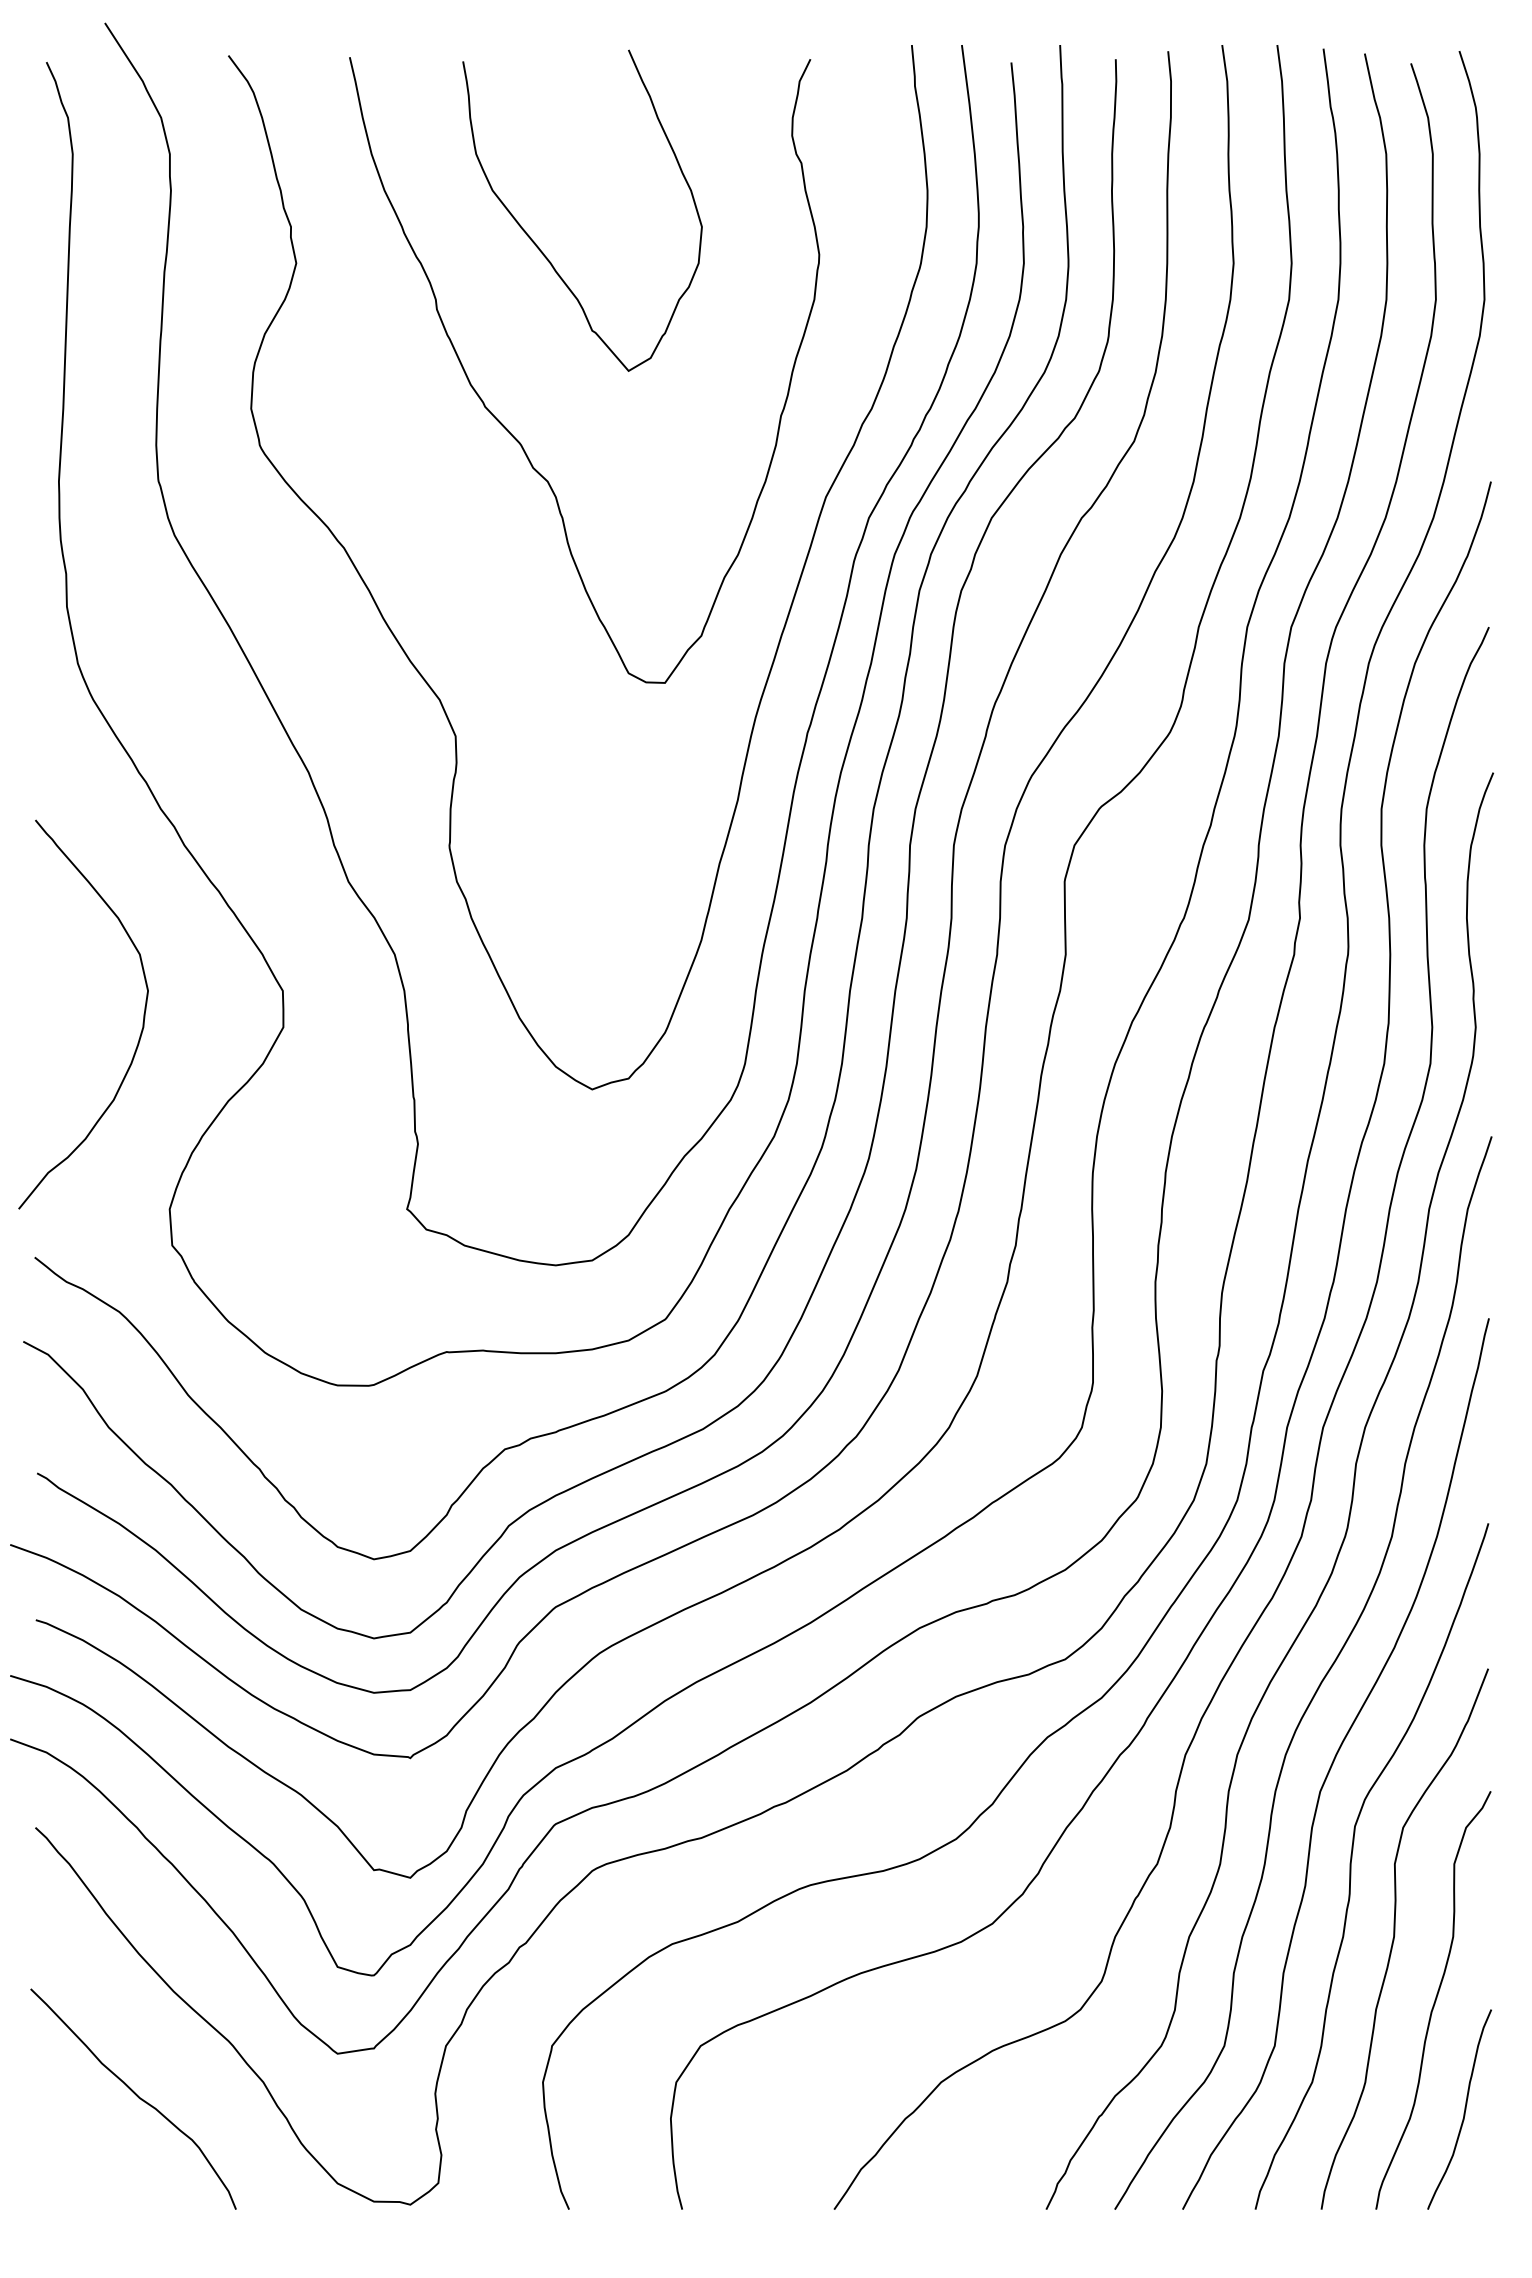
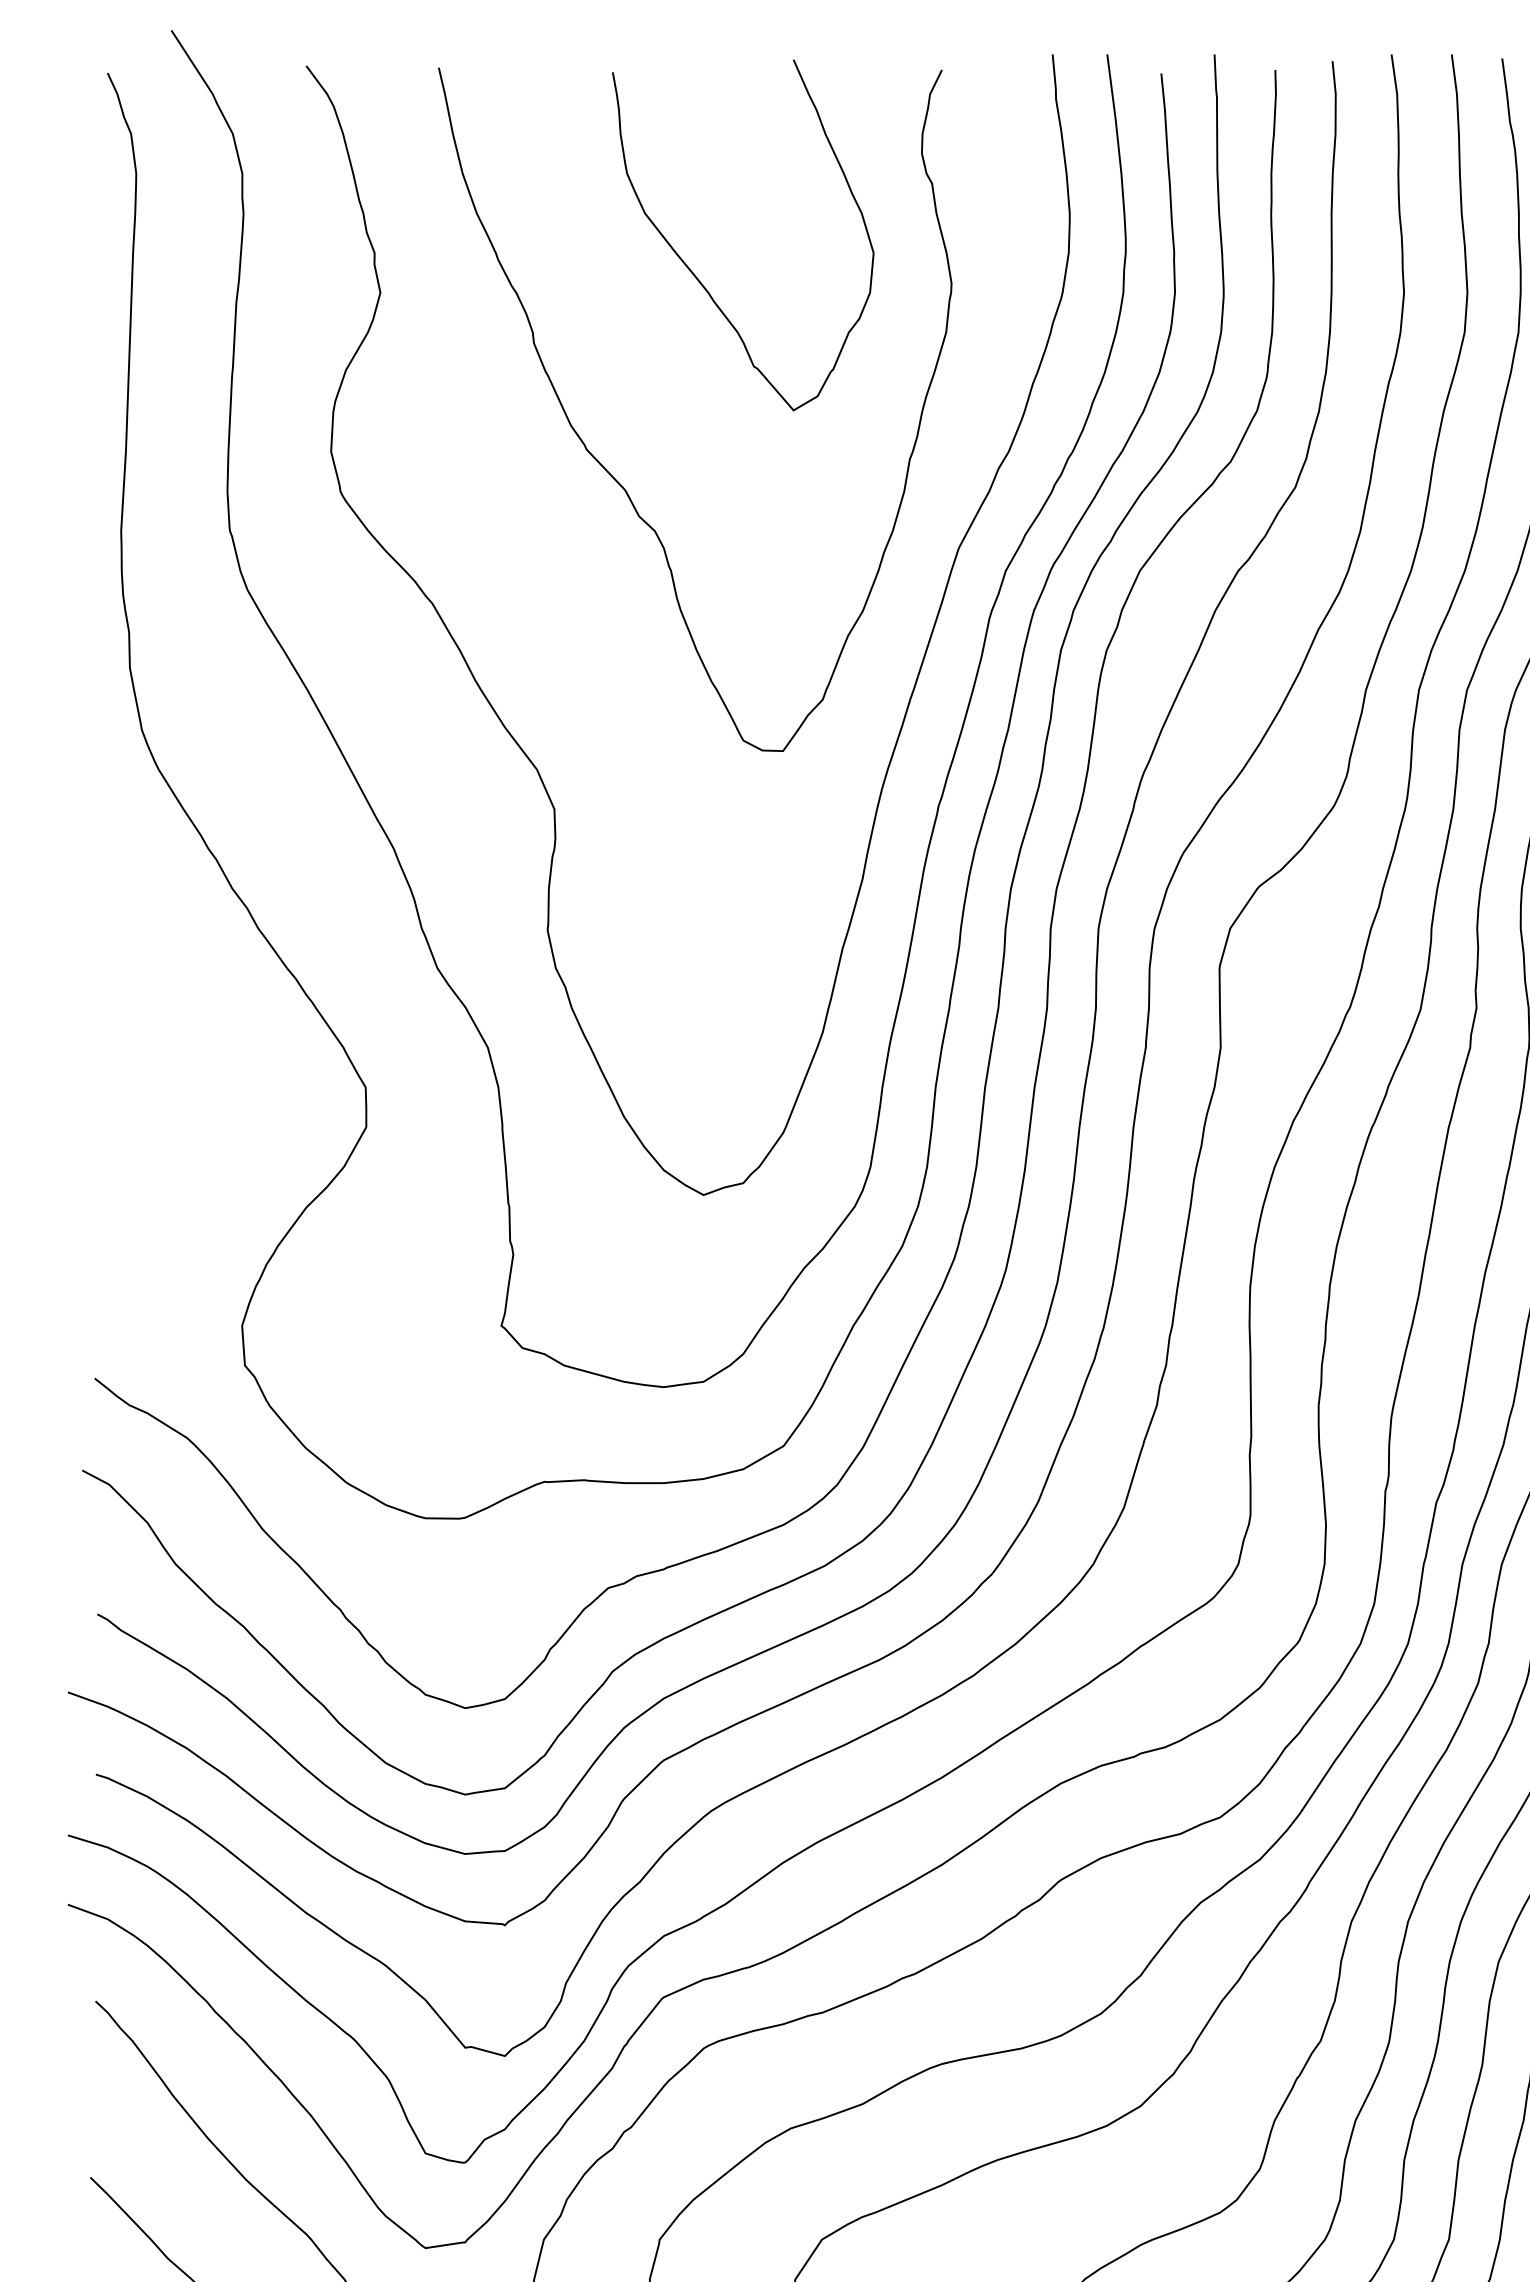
curve: (539, 247) -> (696, 275), moved
curve: (142, 1022) -> (212, 1121), removed

